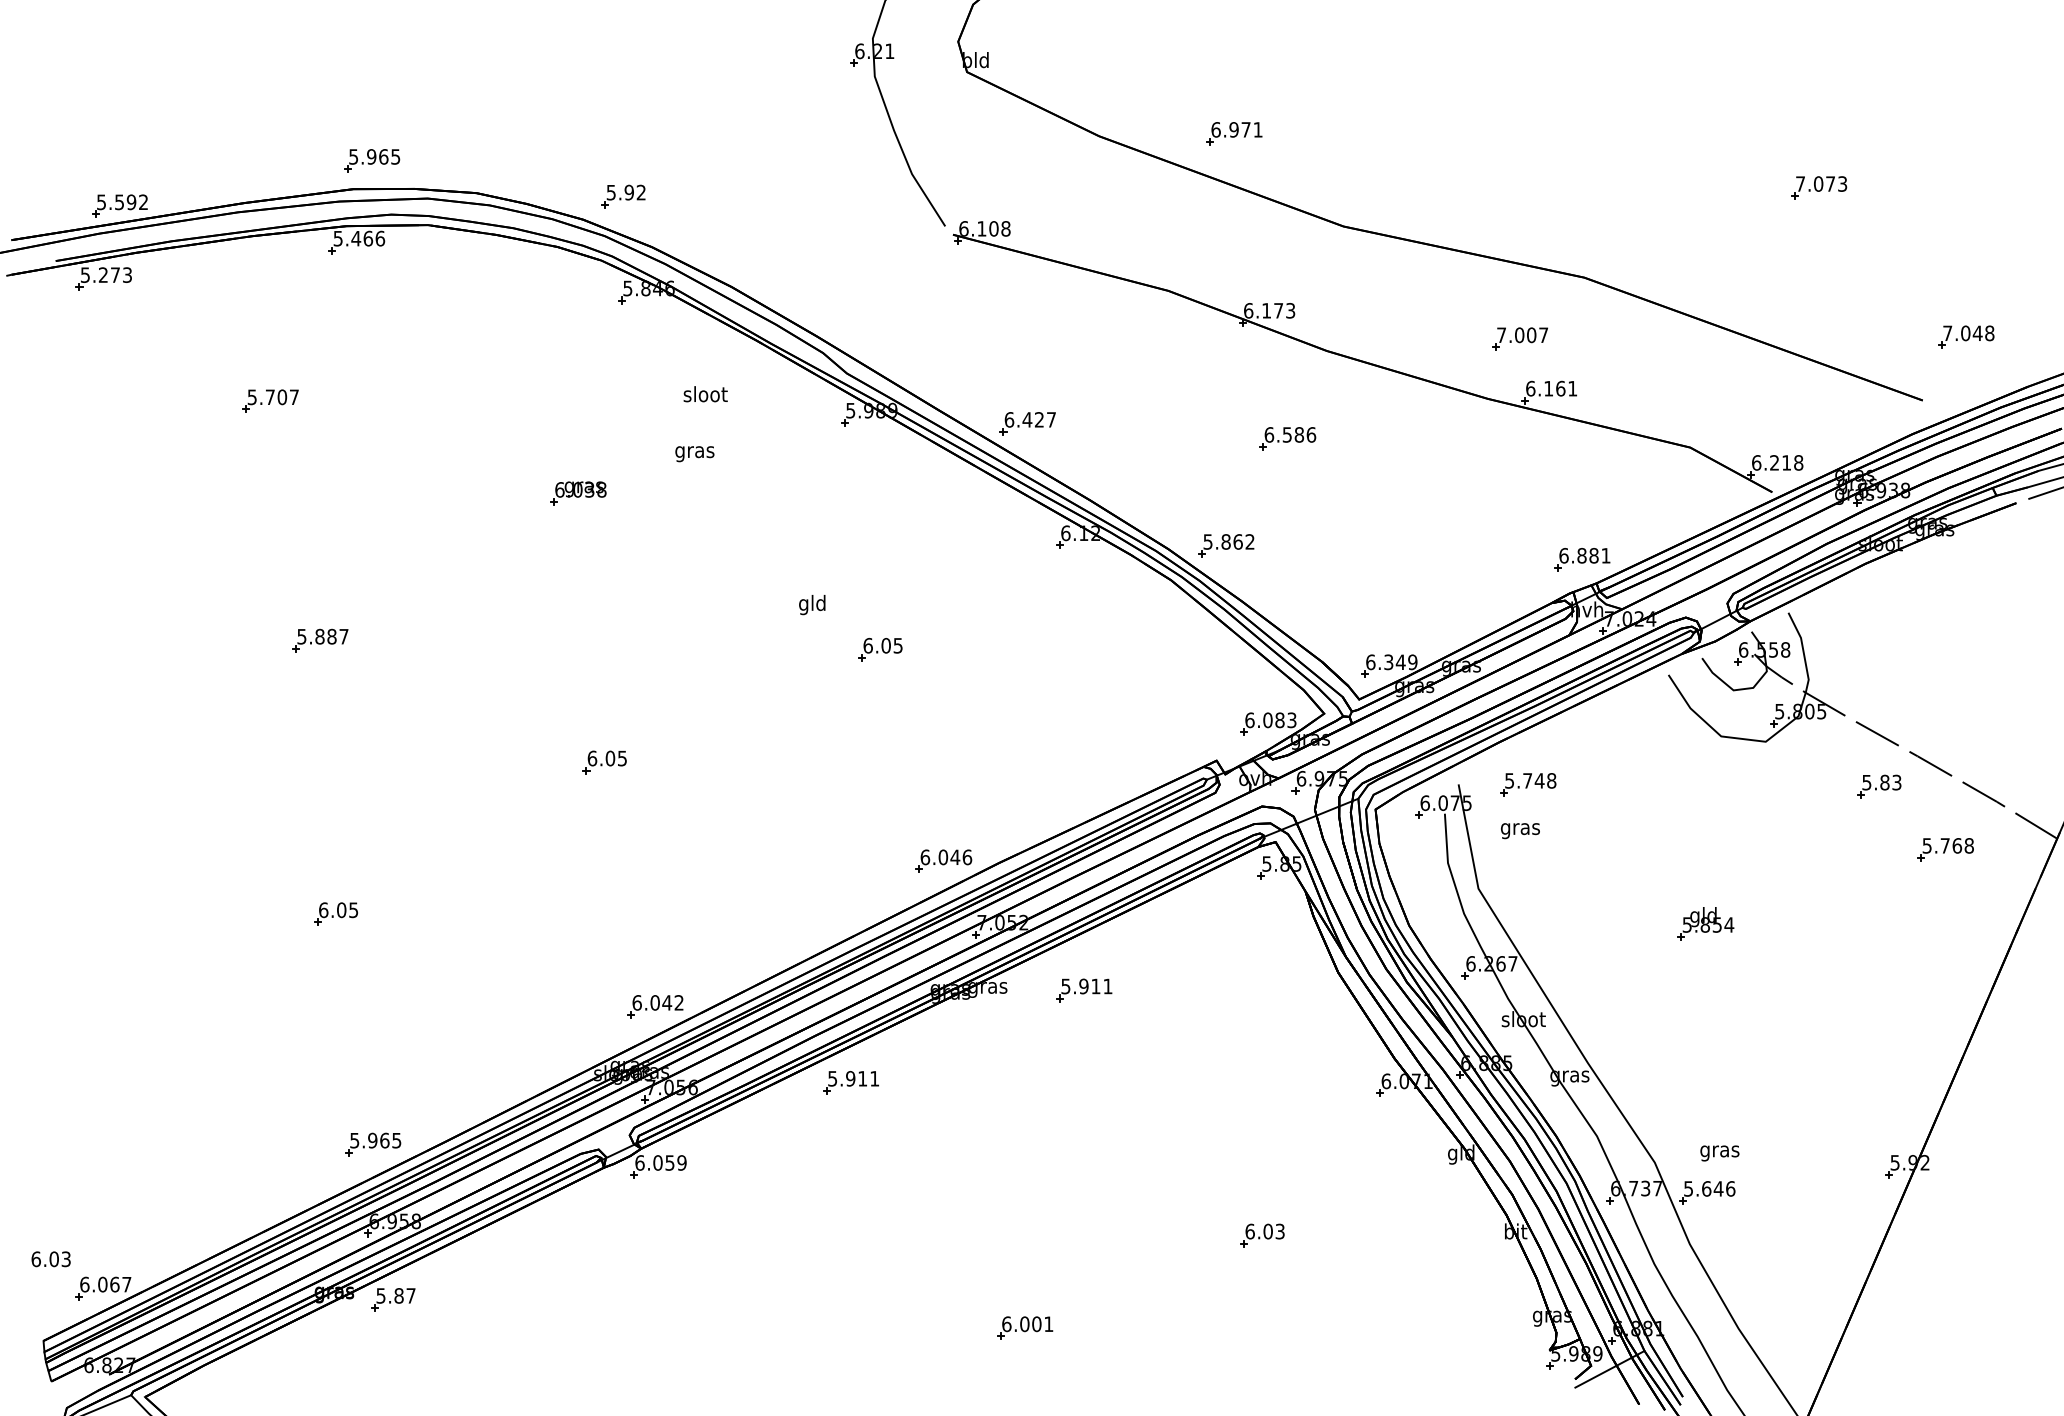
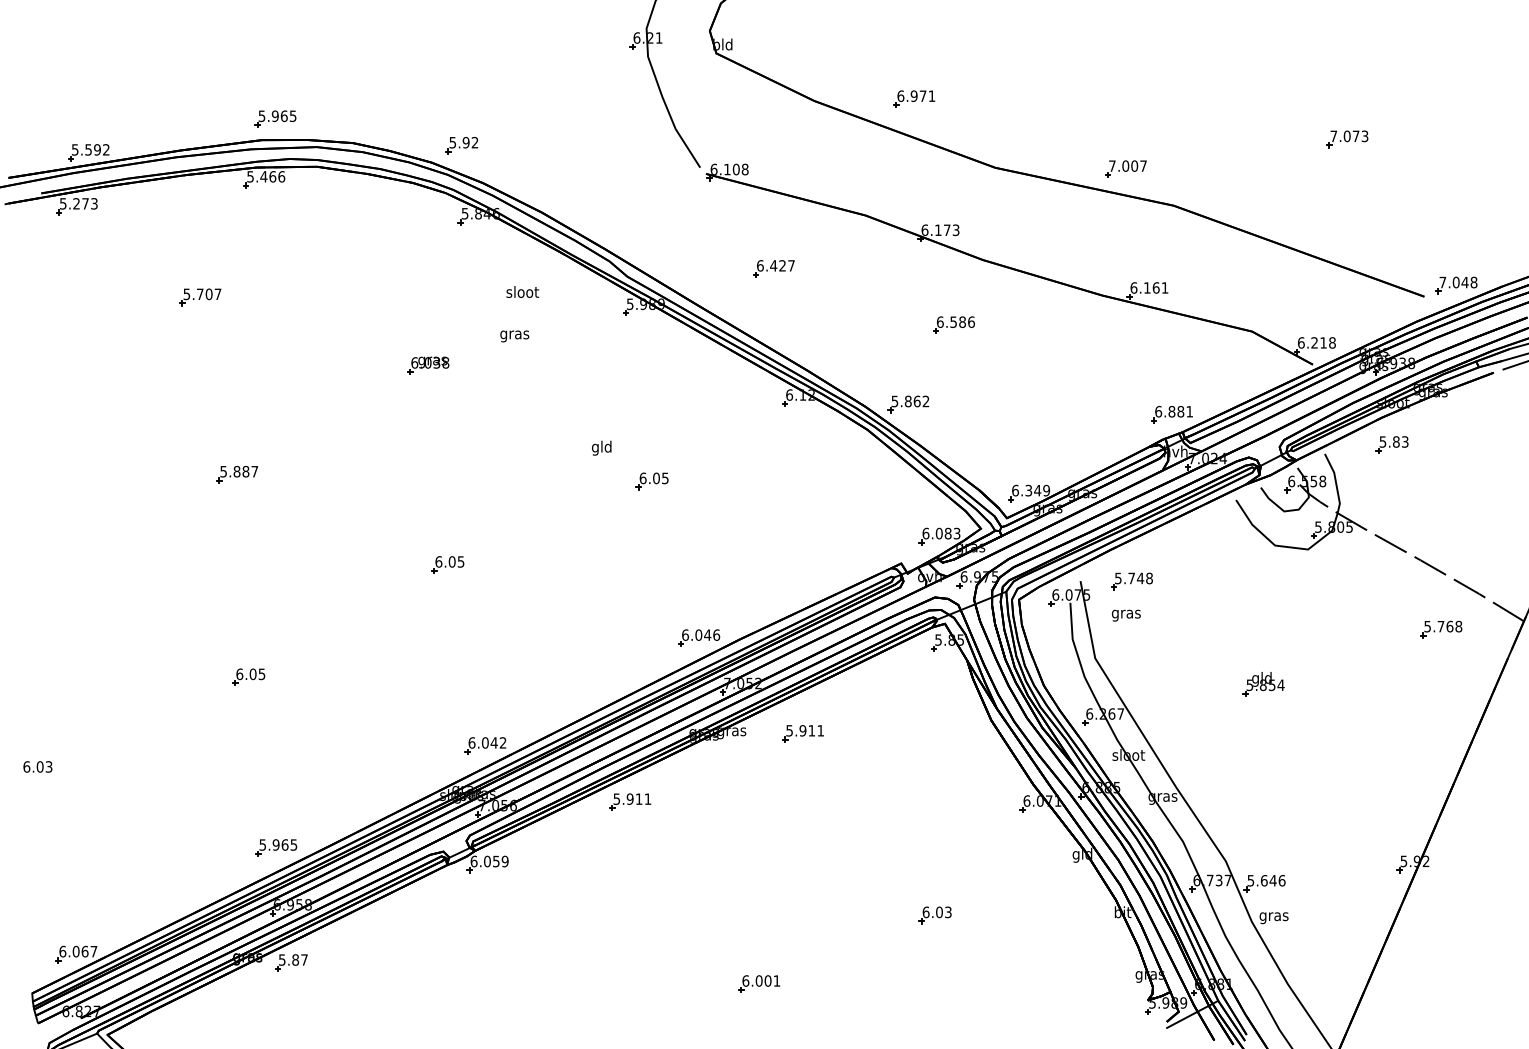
part: (1966, 336) -> (1456, 284), moved
part: (1519, 338) -> (1125, 168), moved
part: (1027, 423) -> (773, 268), moved
part: (1879, 786) -> (1392, 444), moved
text: (1719, 1153) -> (1273, 918), moved
text: (50, 1259) -> (37, 767), moved

